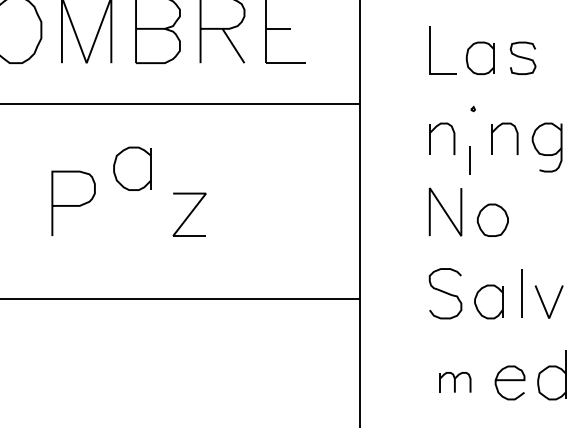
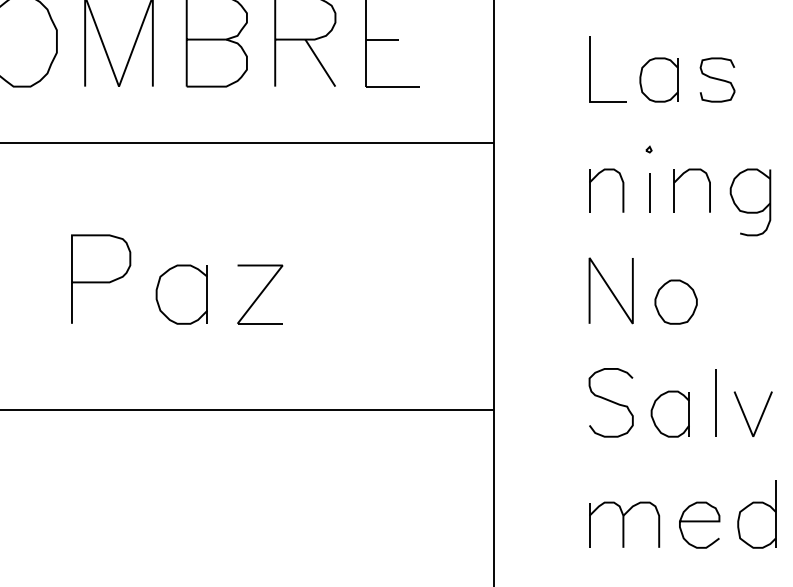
line: (469, 160) -> (649, 192), moved
part: (132, 168) -> (181, 294), moved
part: (455, 382) -> (624, 524), size x1.67

